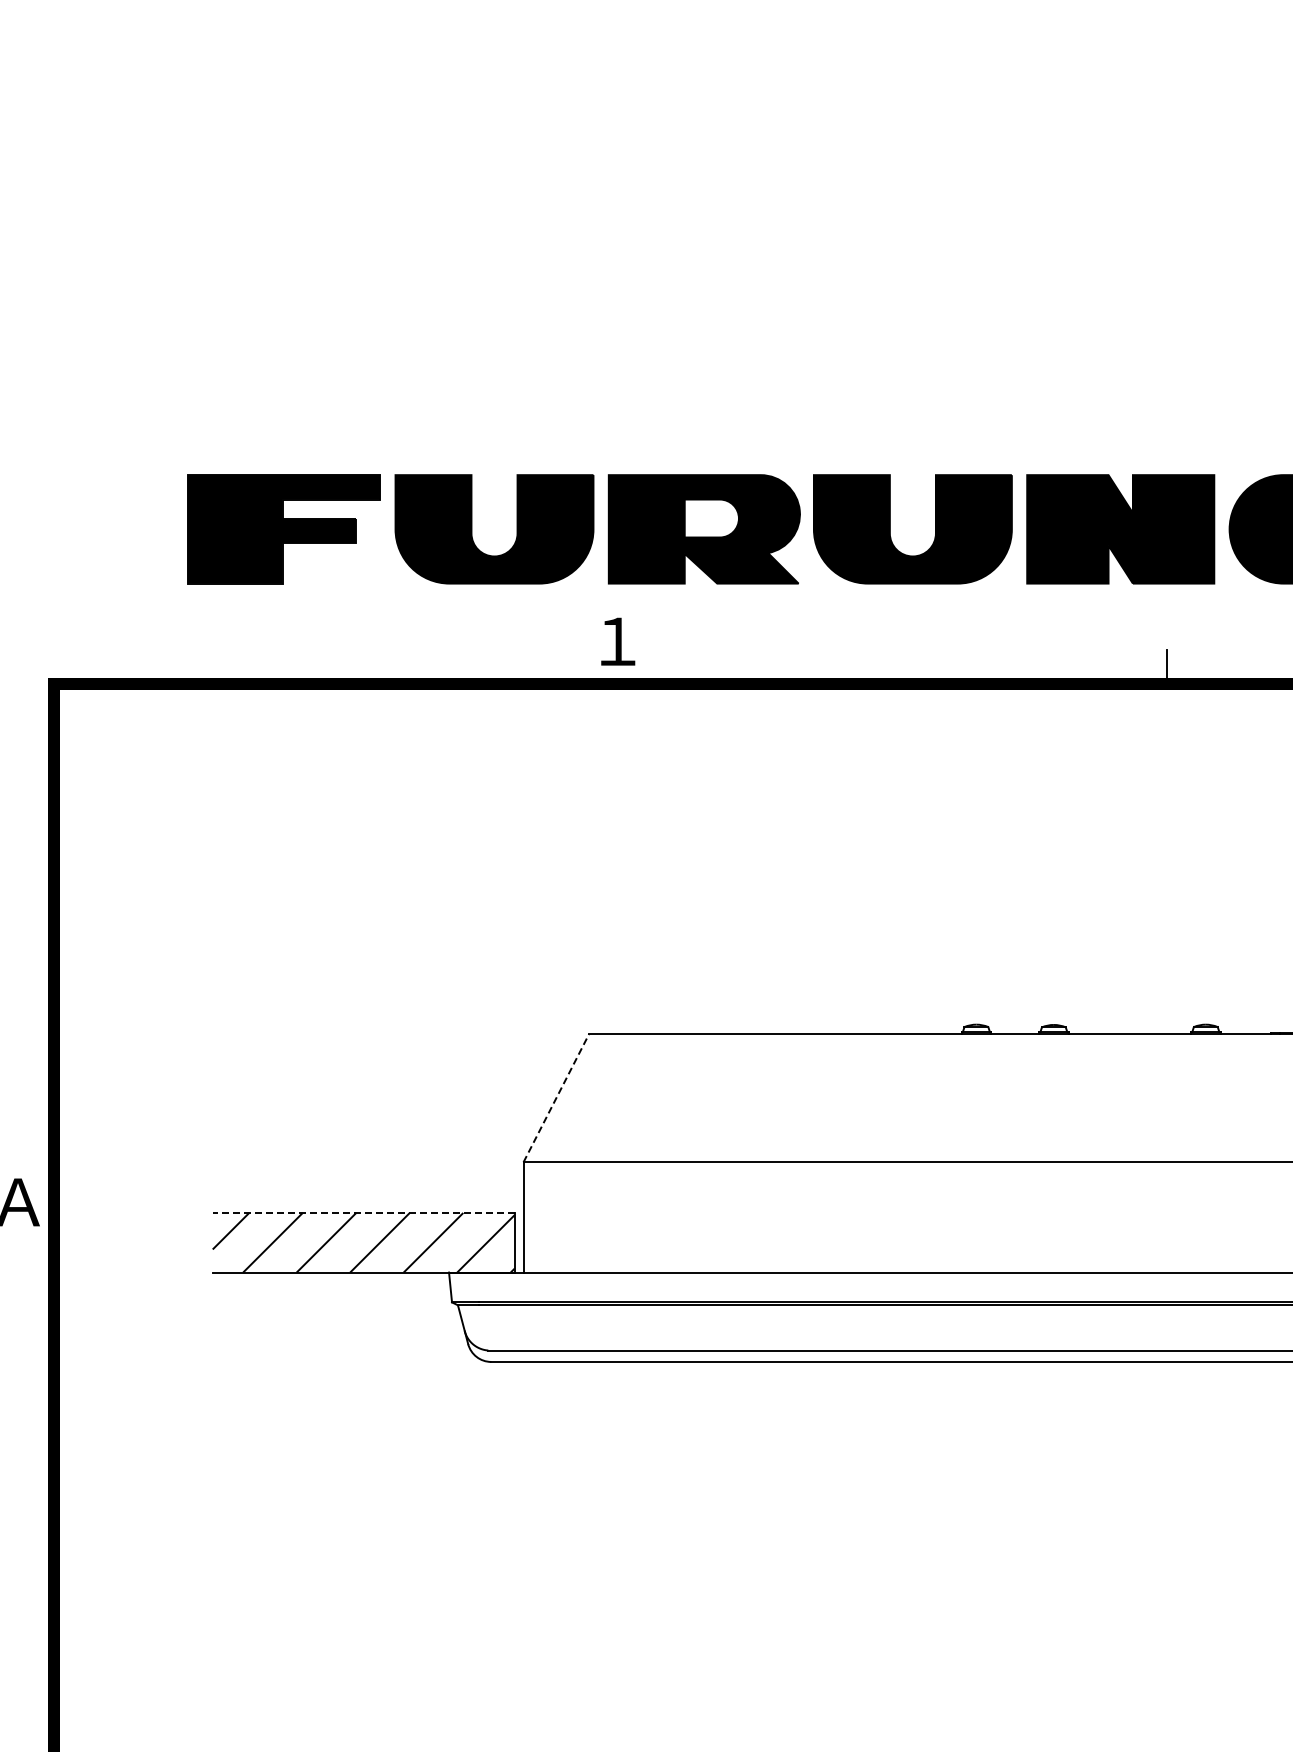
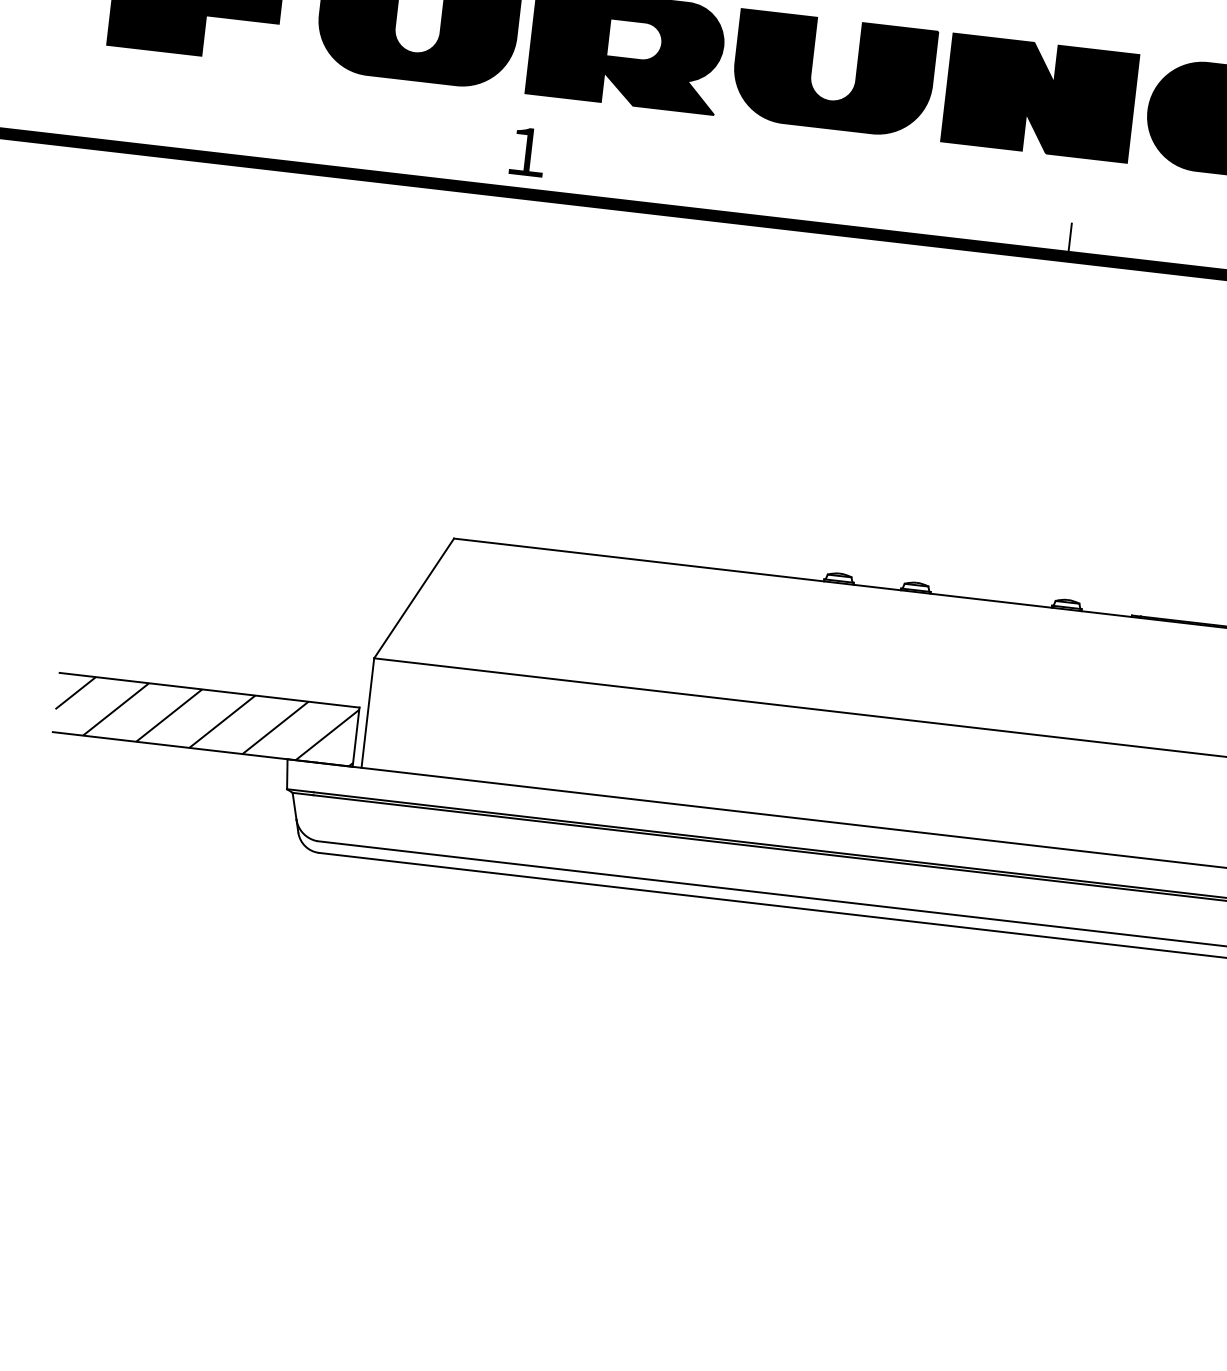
line: (556, 1098) -> (414, 598), dashed -> solid
line: (363, 1212) -> (209, 689), dashed -> solid

